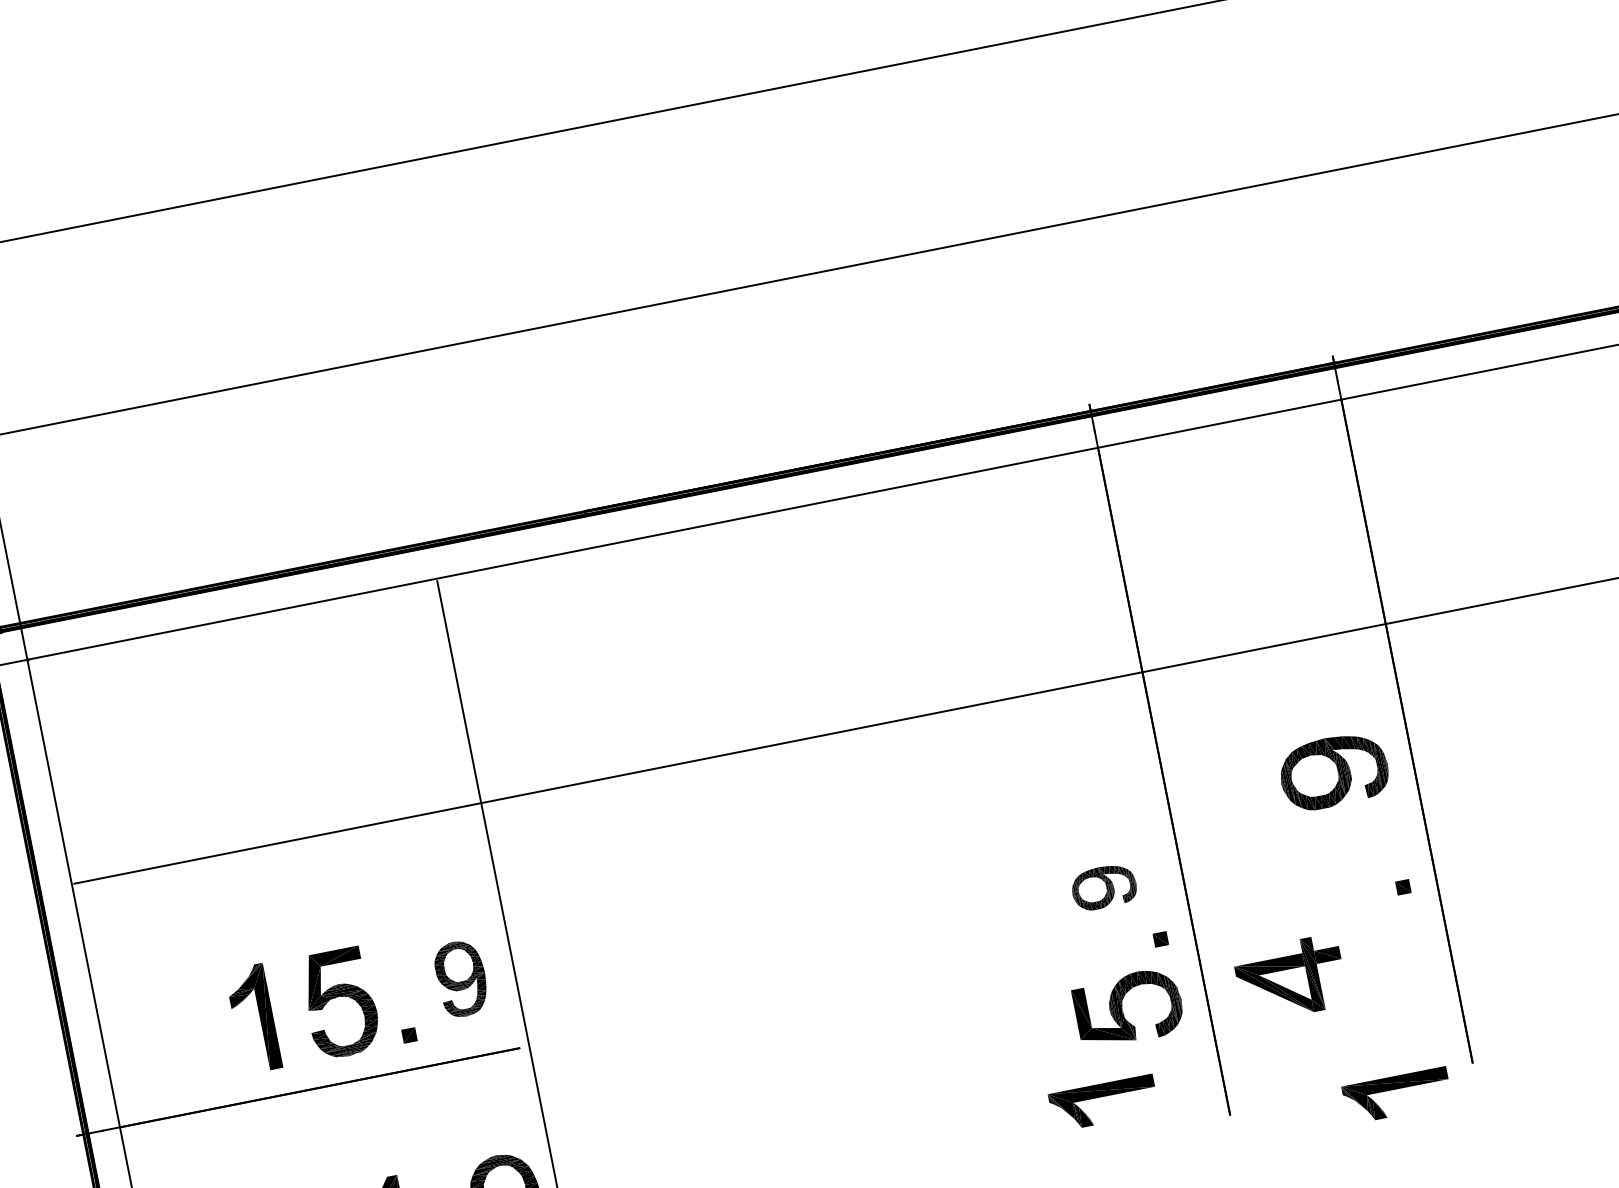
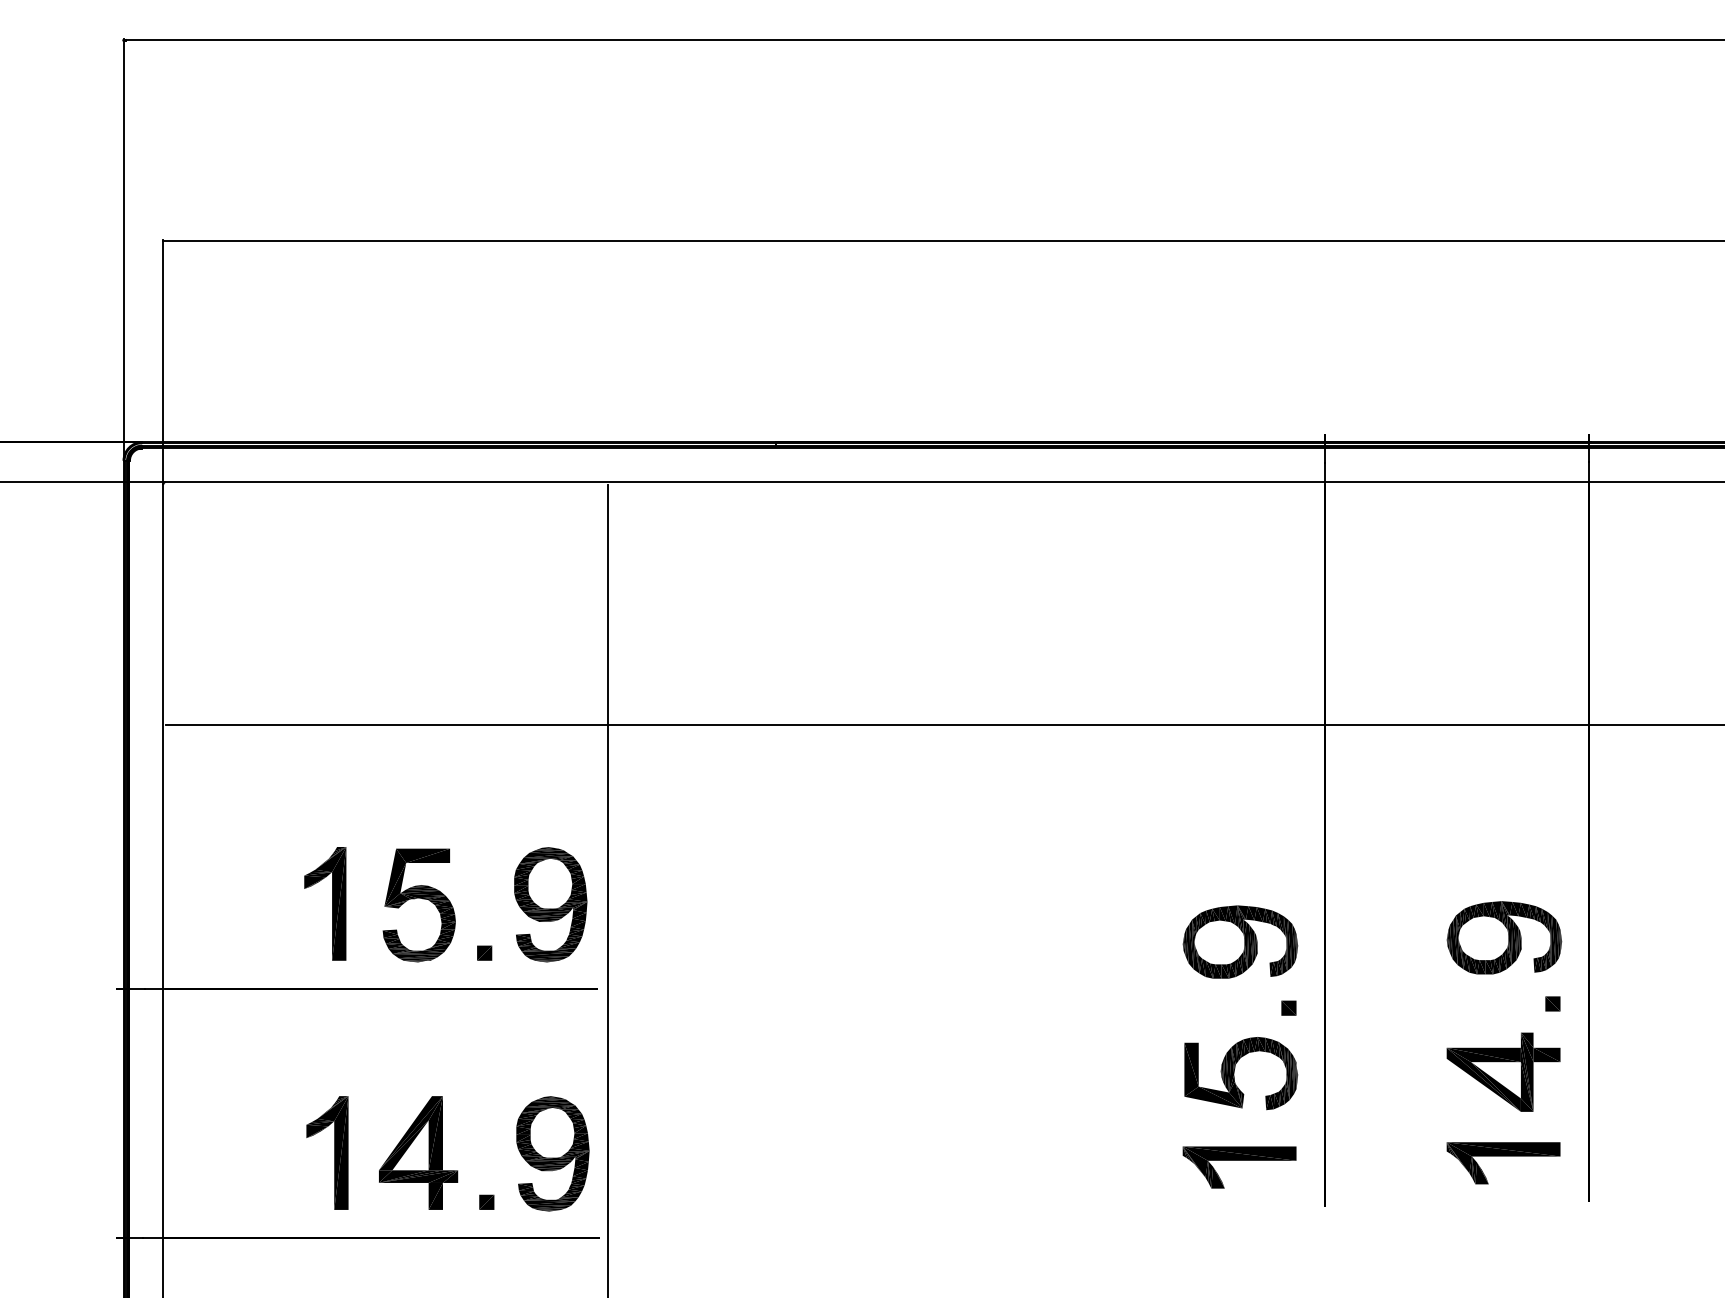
part: (1334, 771) -> (1504, 937), moved
part: (1104, 886) -> (1240, 941), size x1.67
part: (461, 978) -> (550, 904), size x1.43
part: (1290, 978) -> (1503, 1071), moved
part: (1396, 1089) -> (1503, 1156), moved
part: (1102, 1096) -> (1239, 1160), moved

